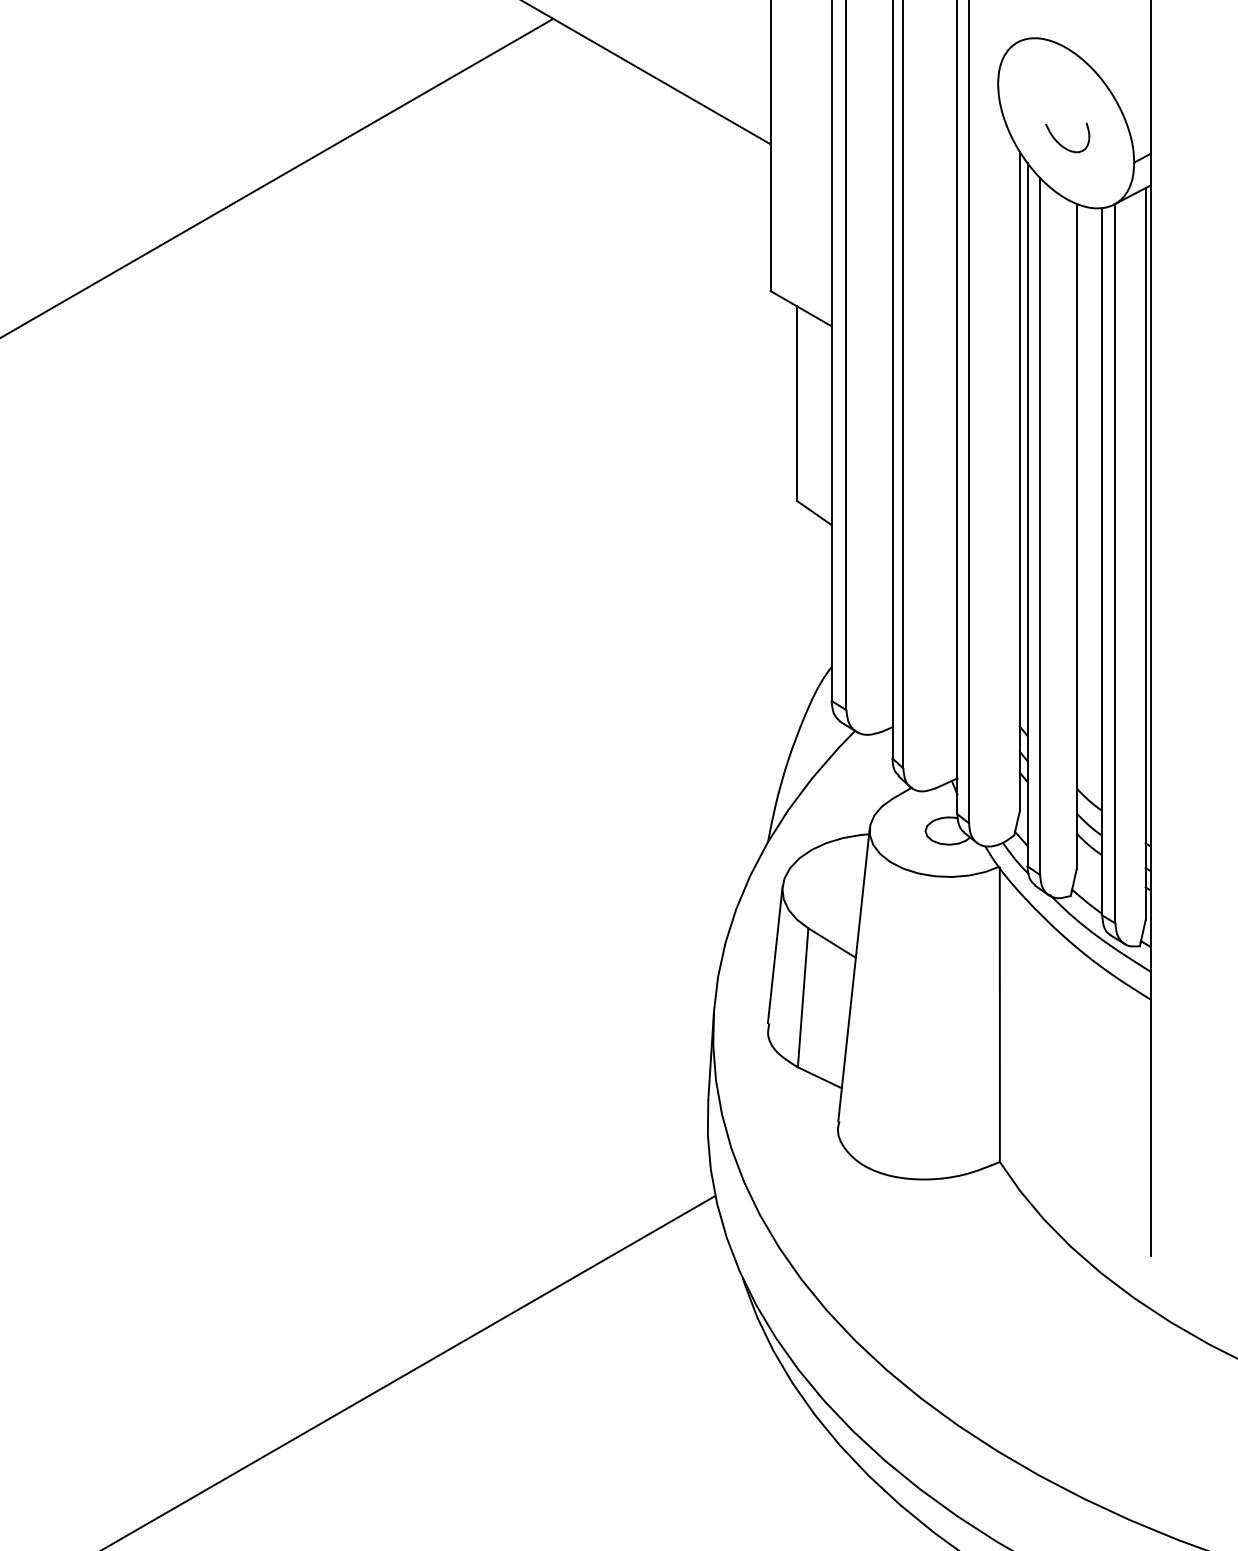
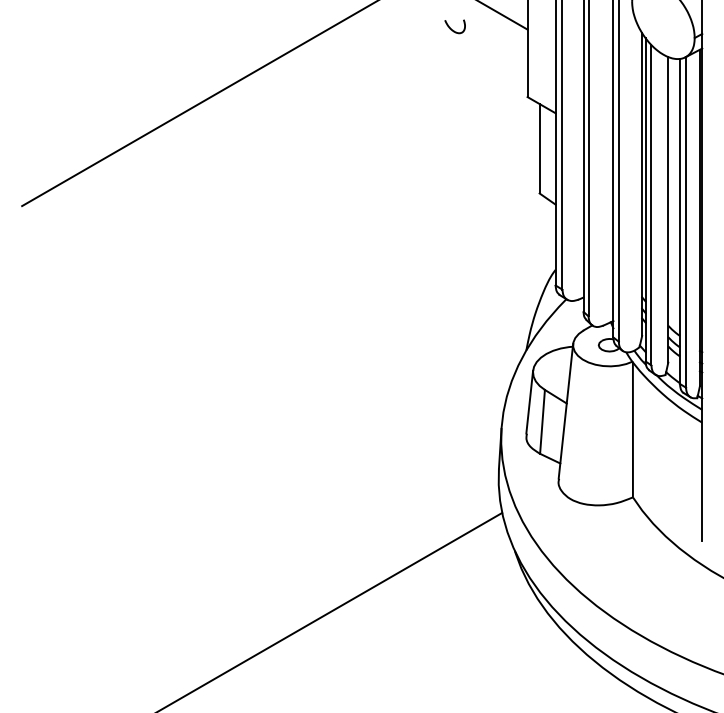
curve: (1059, 141) -> (451, 28), moved

